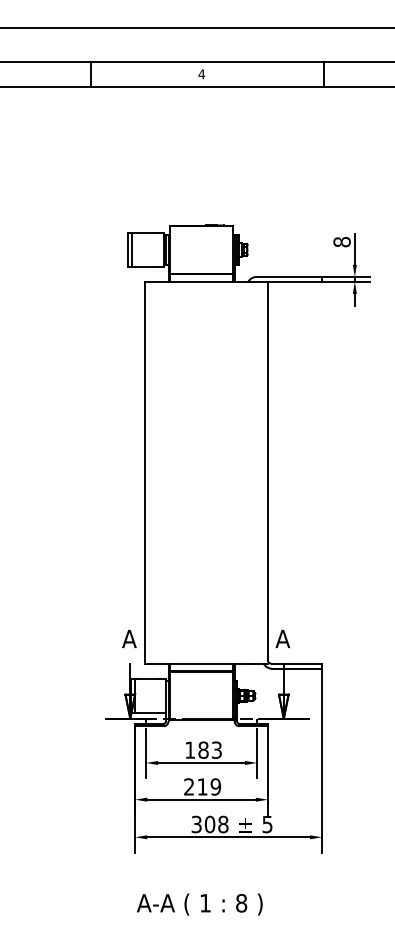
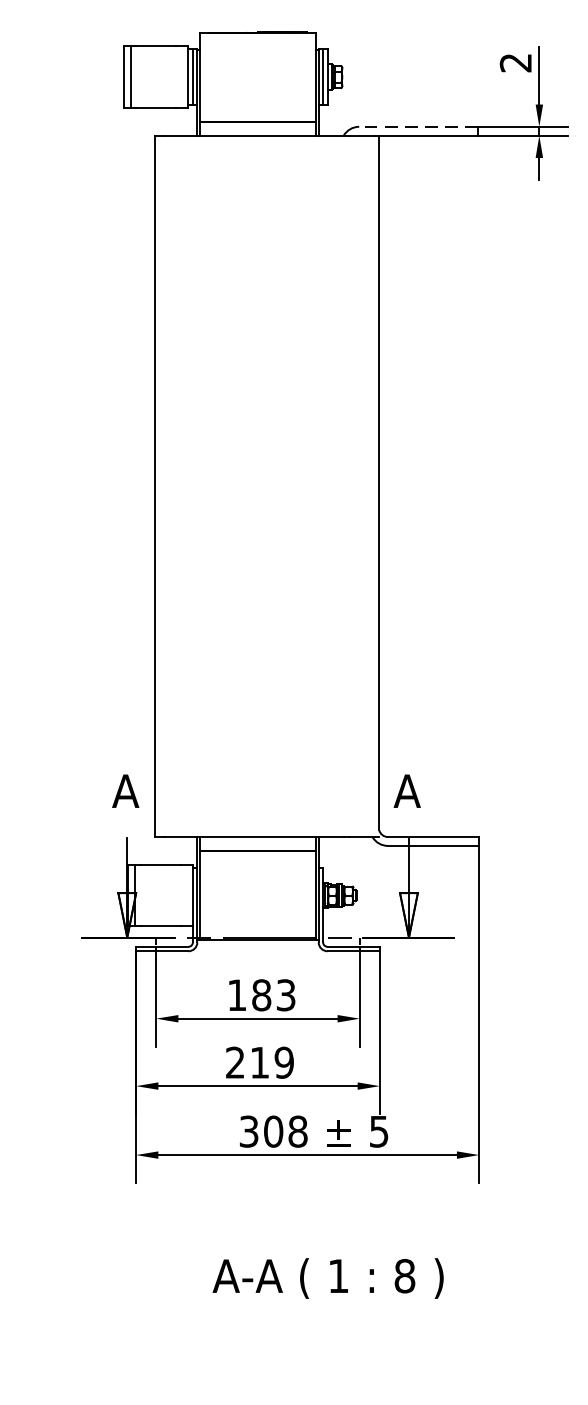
text: (341, 242) -> (514, 63), 8 -> 2
line: (288, 276) -> (417, 125), solid -> dashed
text: (199, 904) -> (327, 1278), moved

